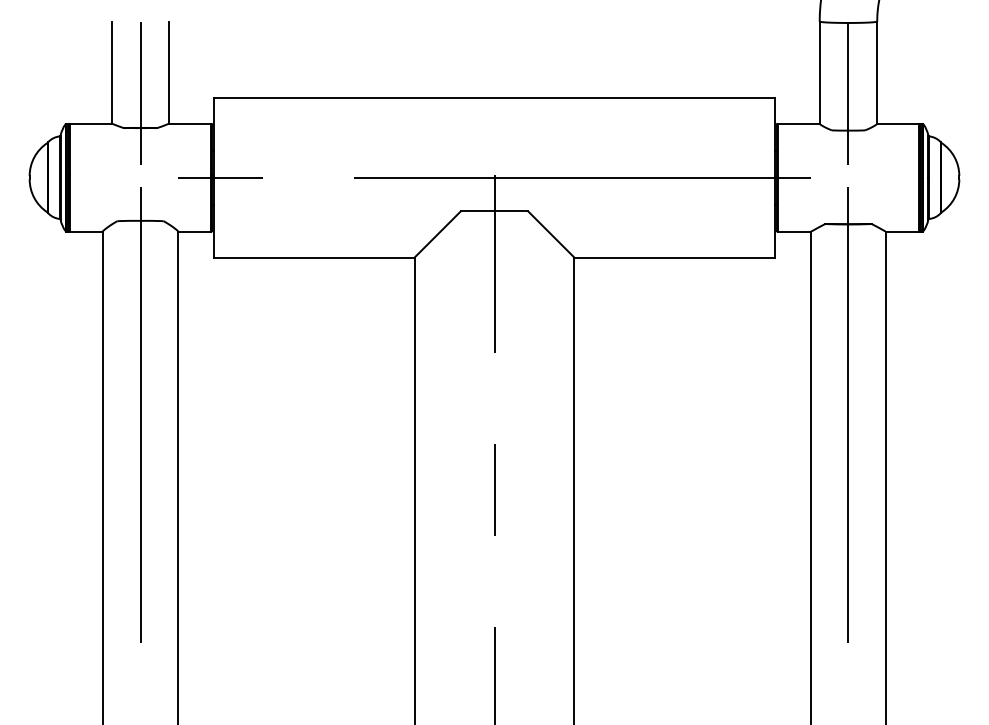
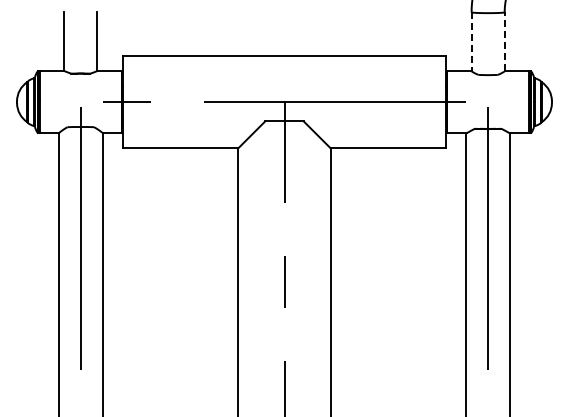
line: (876, 72) -> (504, 41), solid -> dashed
line: (819, 73) -> (471, 42), solid -> dashed
line: (139, 93) -> (80, 53), removed
line: (849, 93) -> (488, 53), removed

